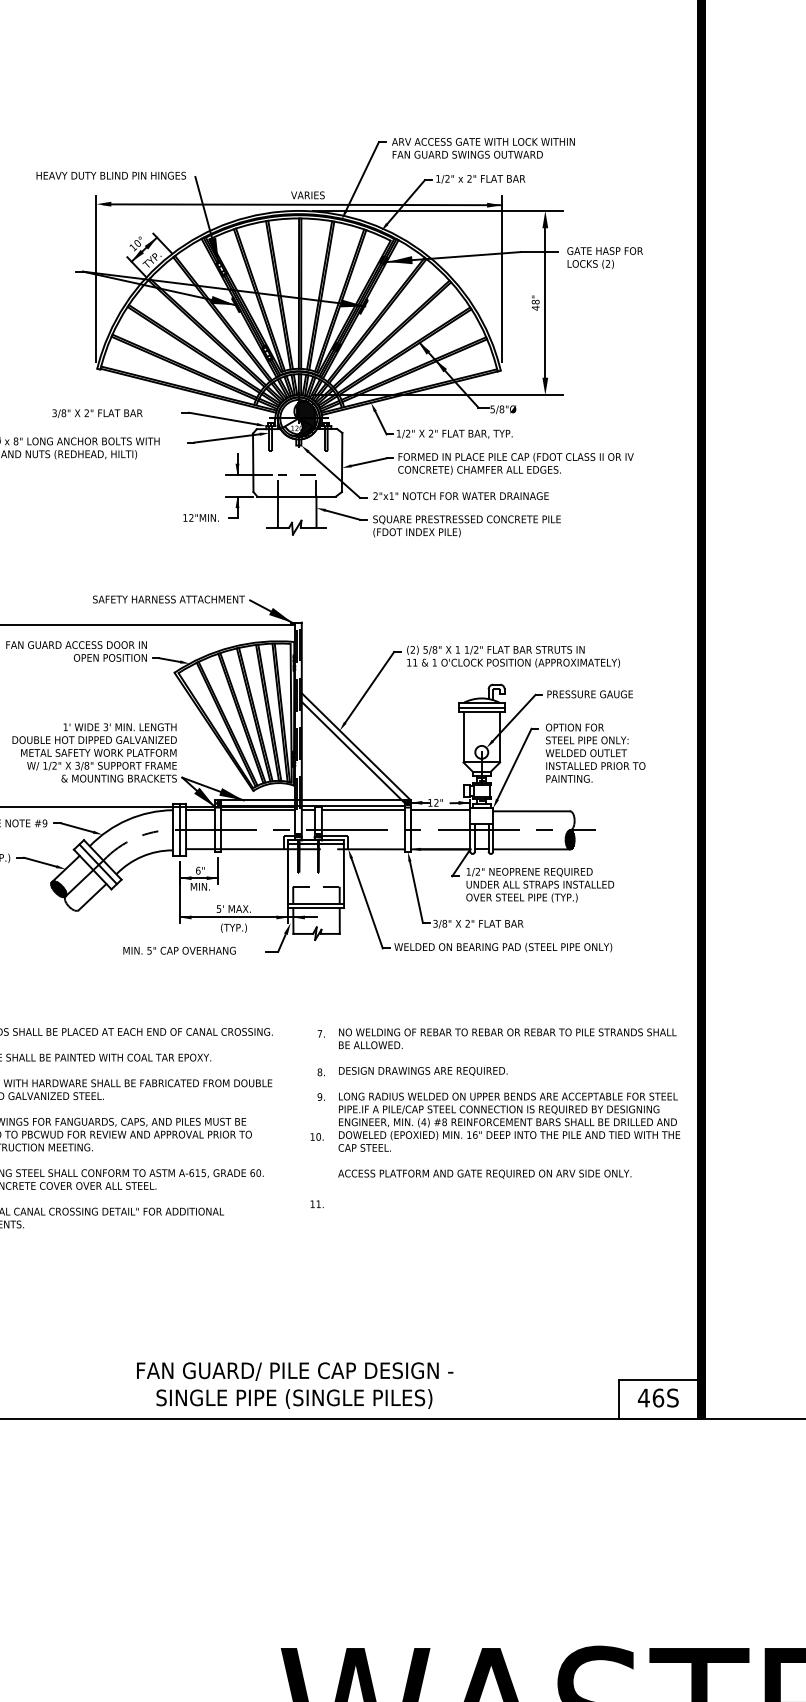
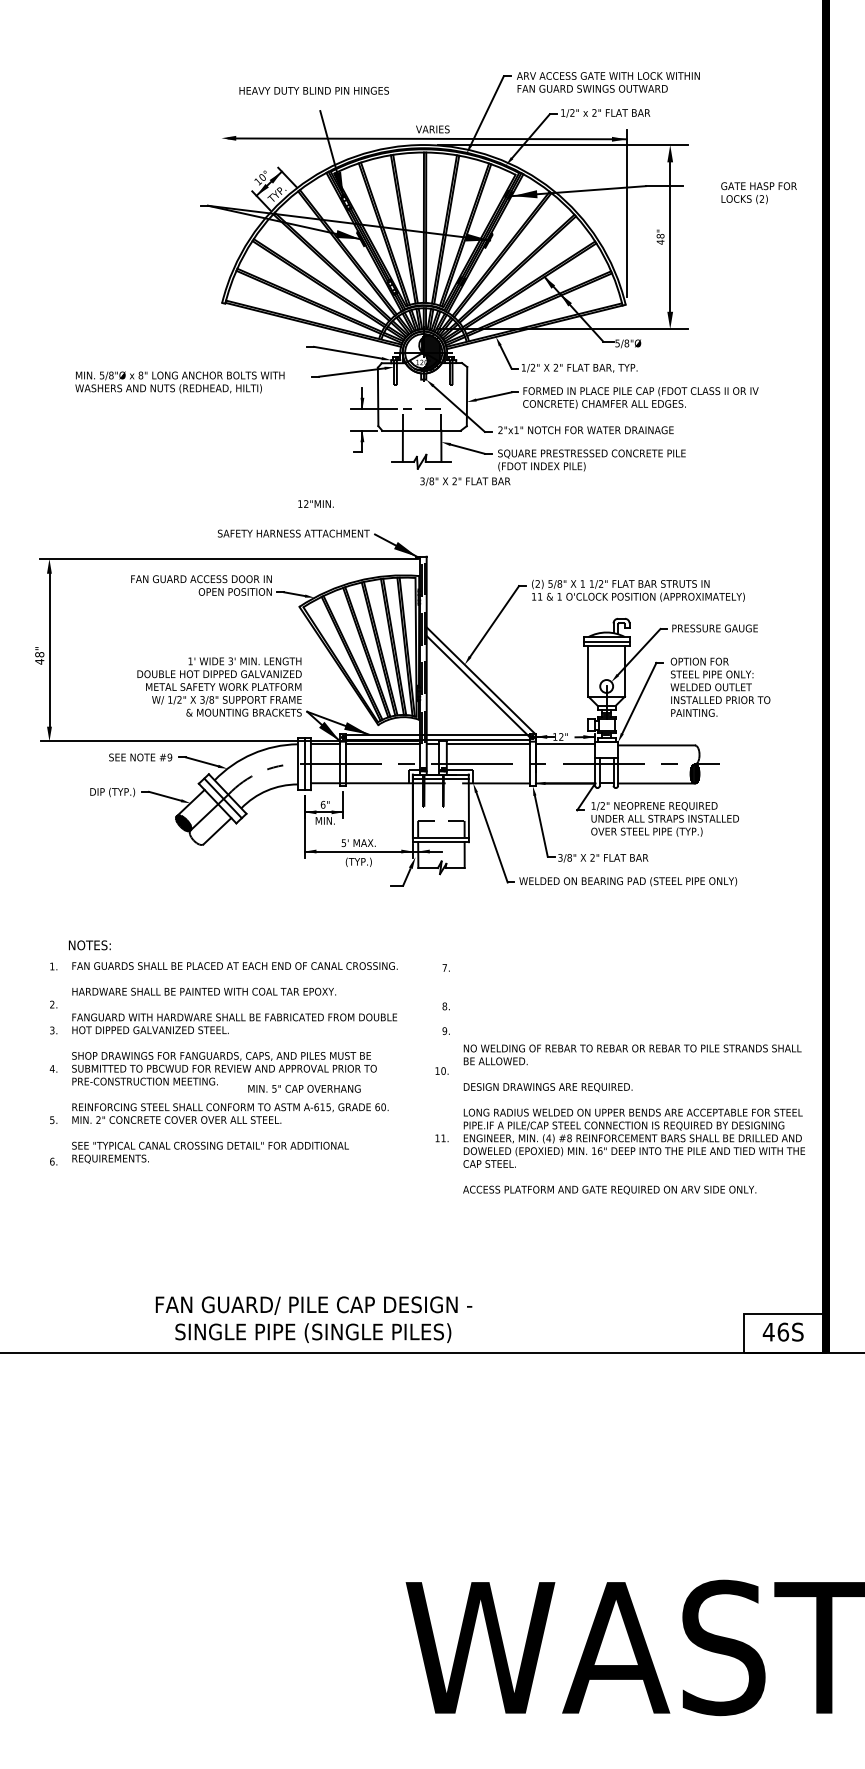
text: (110, 175) -> (313, 90), moved
text: (604, 258) -> (758, 193), moved
line: (96, 278) -> (221, 212), removed
text: (97, 413) -> (465, 481), moved
text: (200, 517) -> (315, 503), moved
text: (179, 950) -> (304, 1088), moved
text: (508, 1103) -> (633, 1119), moved
text: (294, 1385) -> (313, 1319), moved

